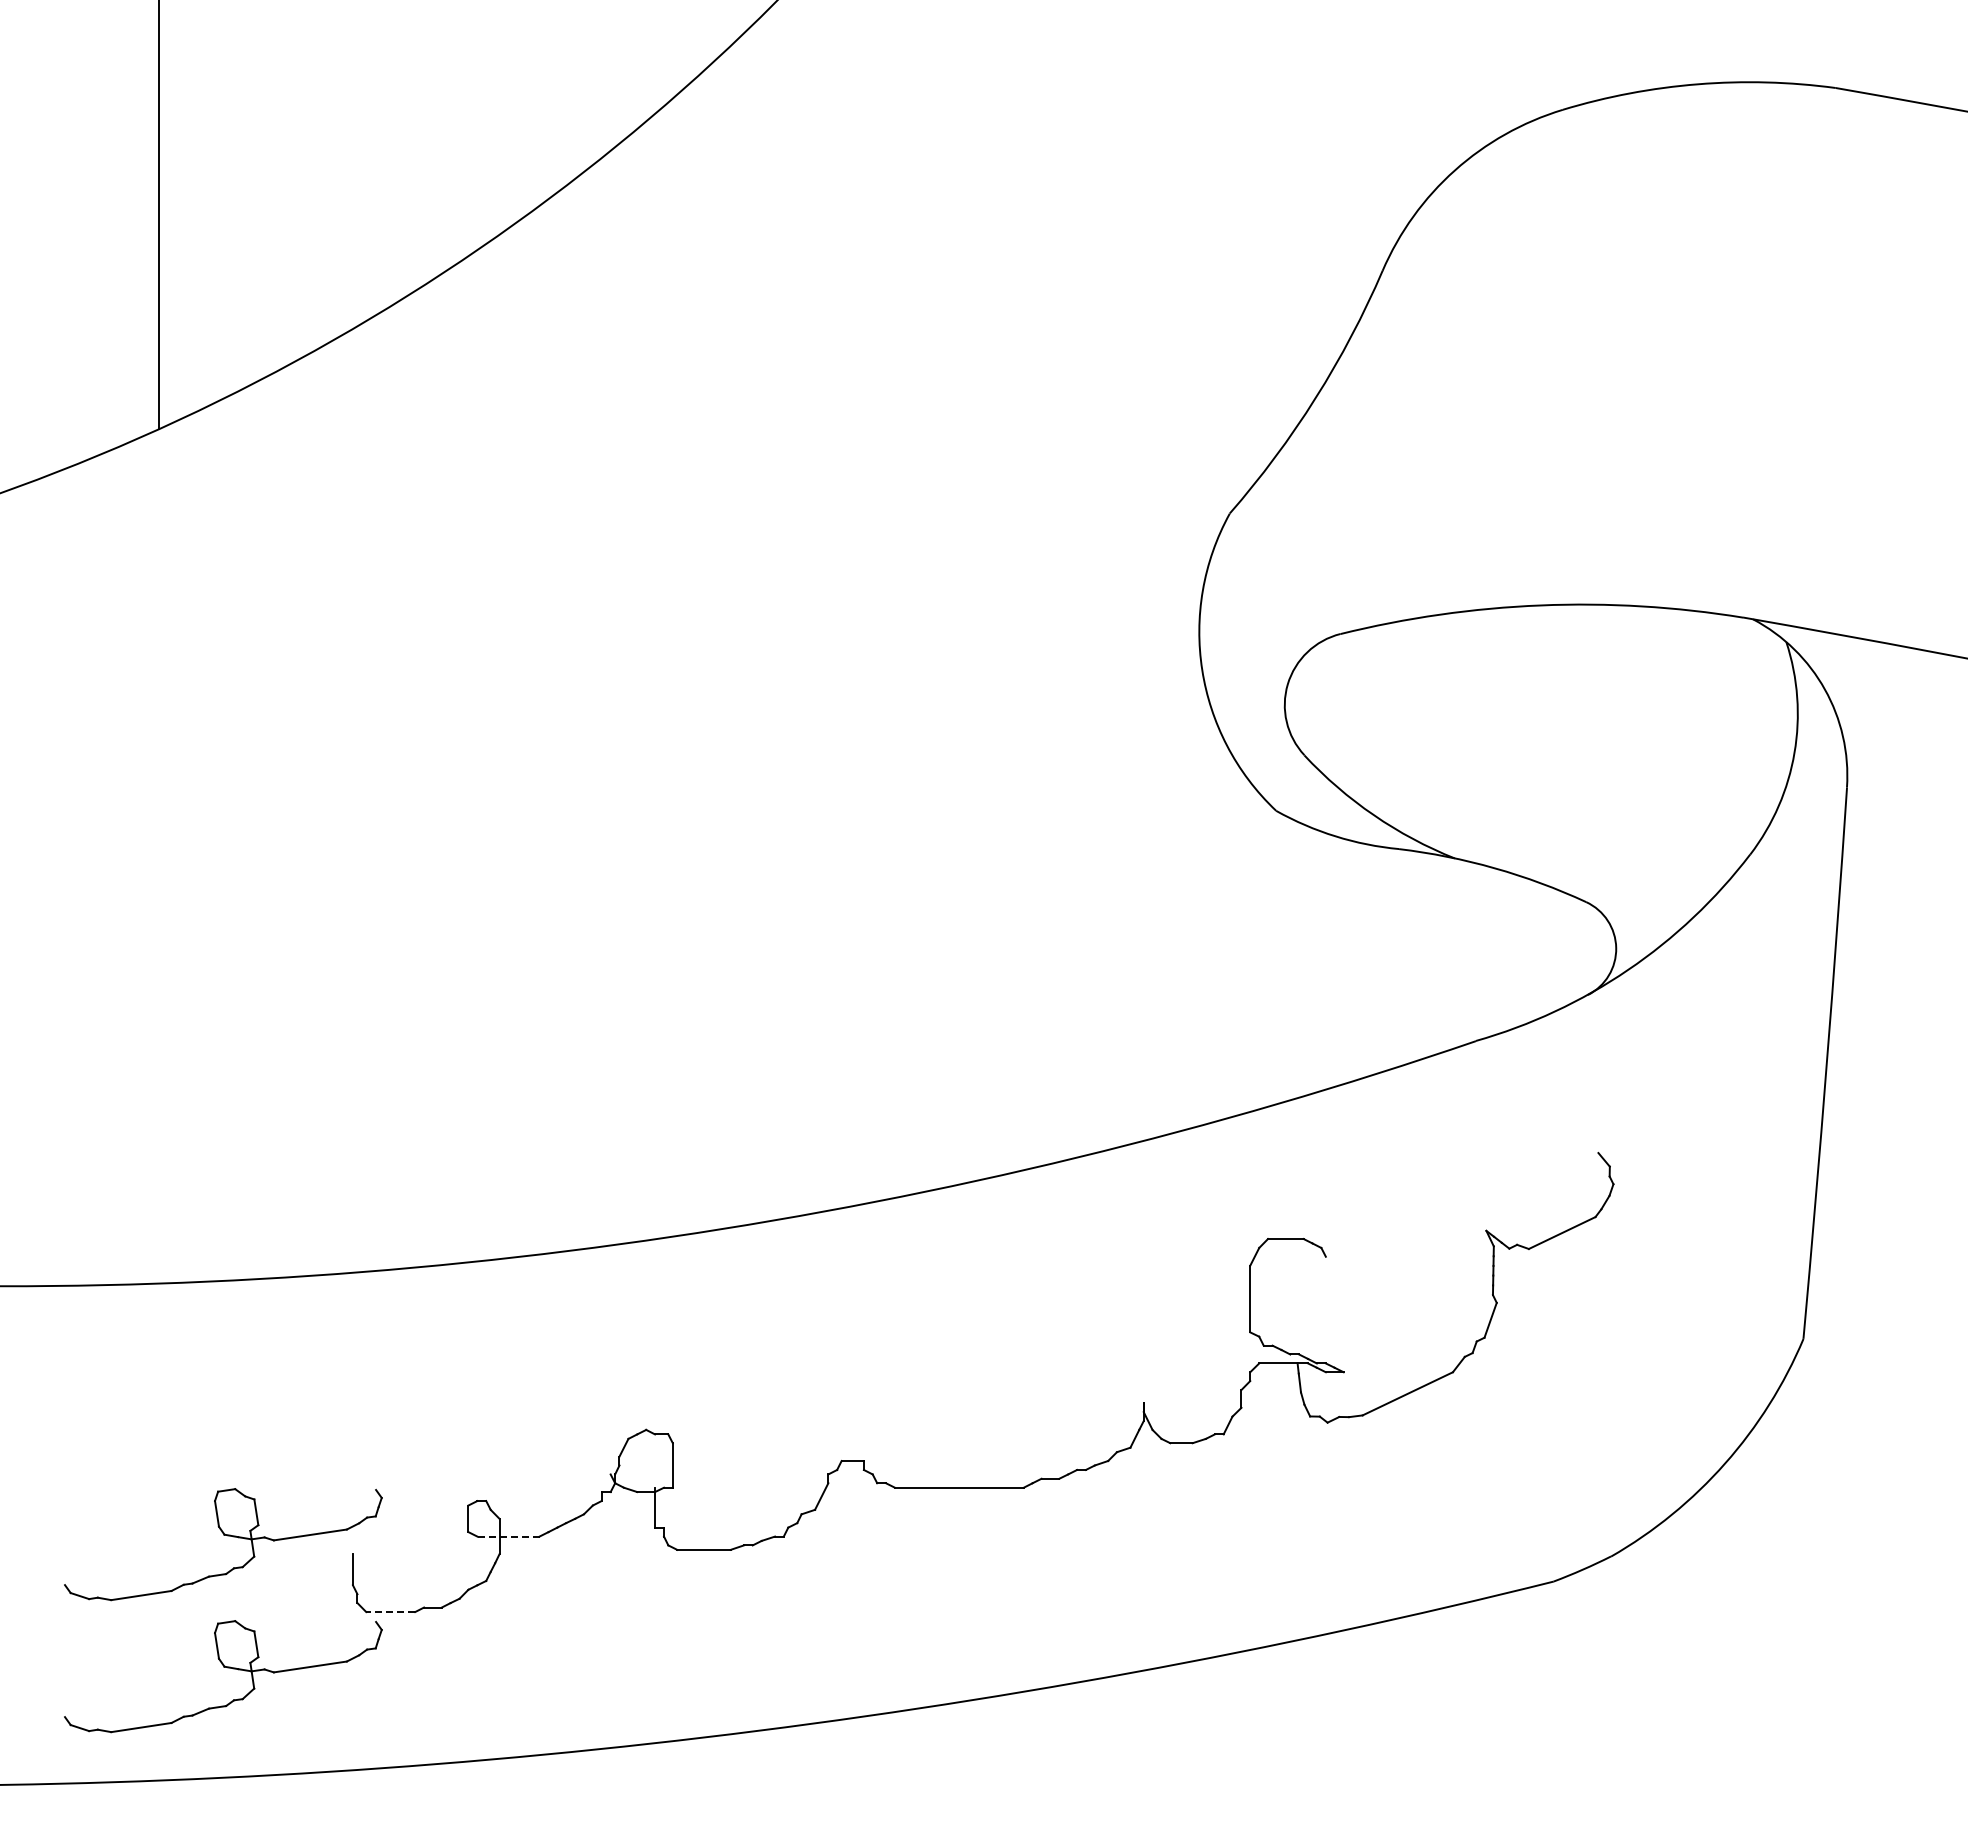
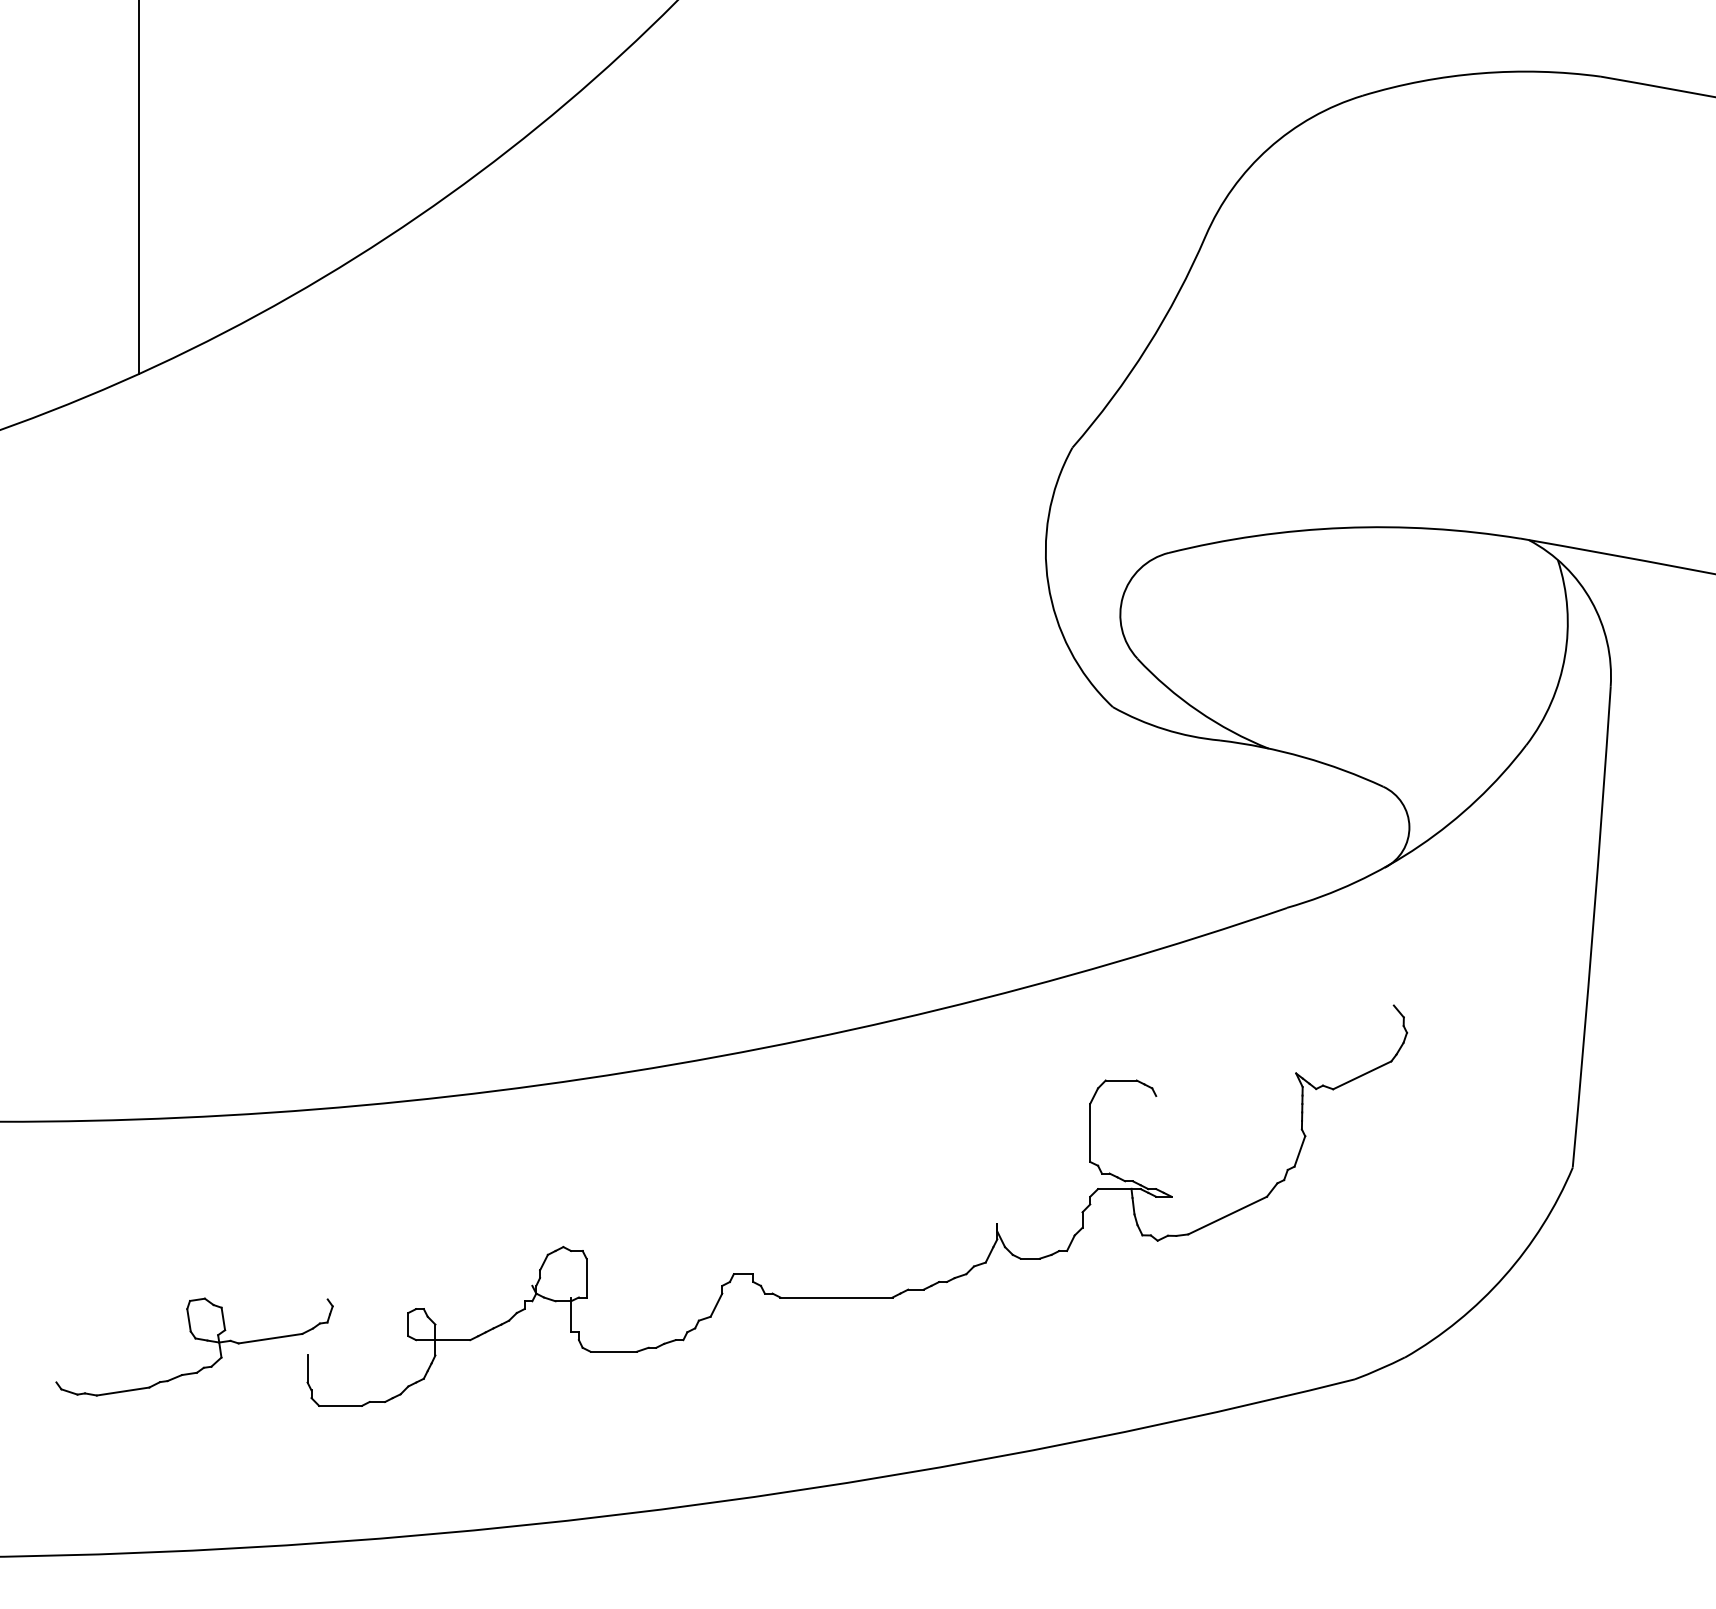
line: (507, 1536) -> (442, 1340), dashed -> solid
line: (390, 1612) -> (340, 1406), dashed -> solid
part: (227, 1668) -> (198, 1455), removed

